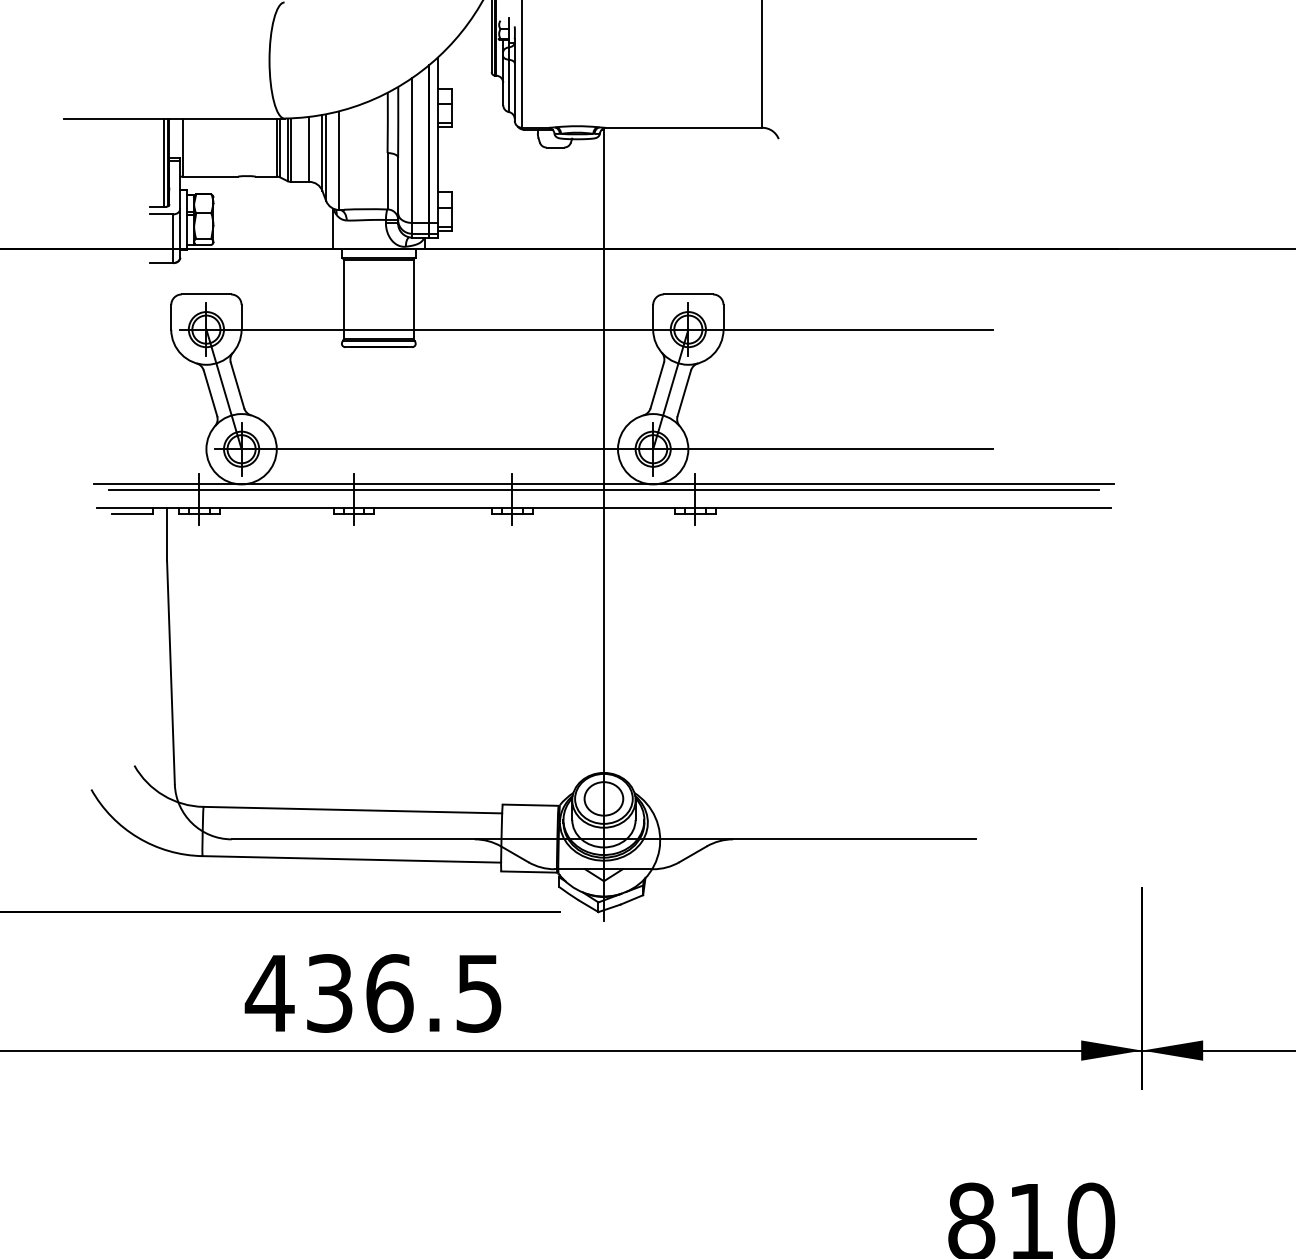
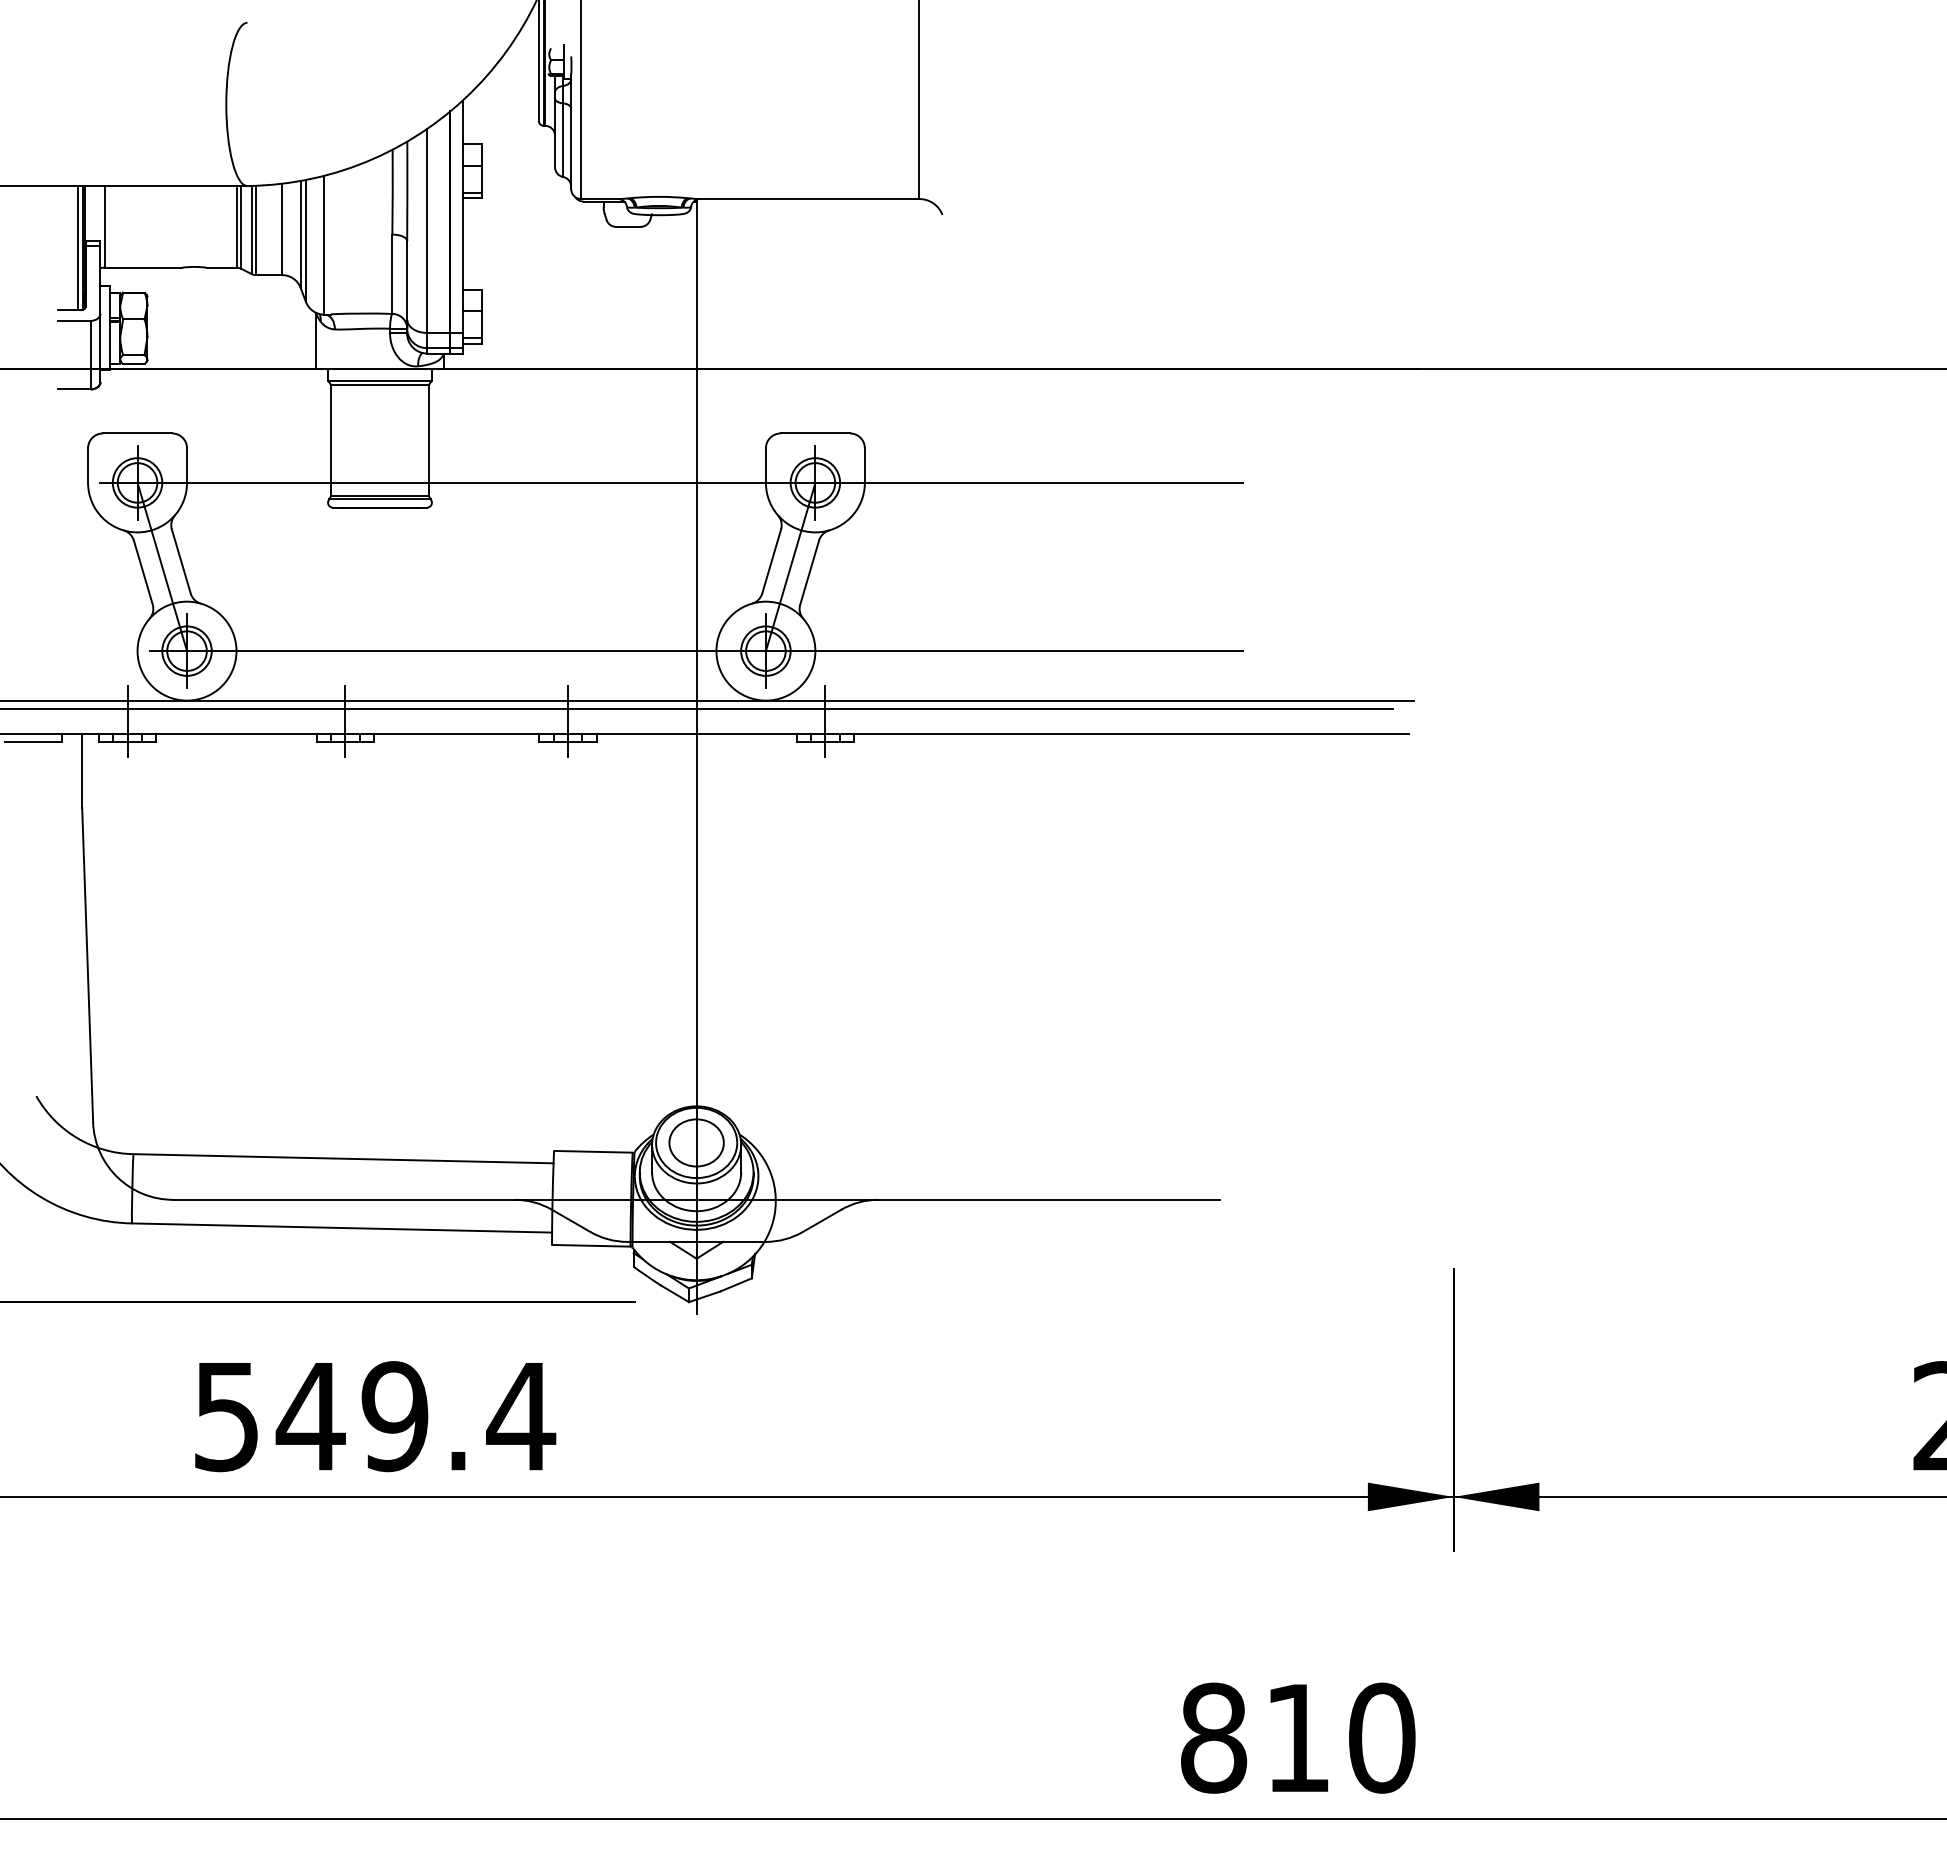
text: (374, 993) -> (373, 1416), 436.5 -> 549.4

